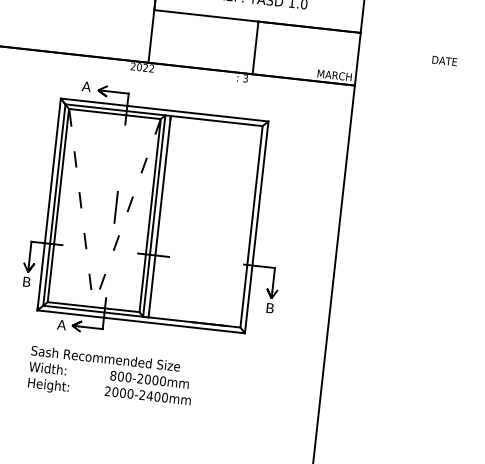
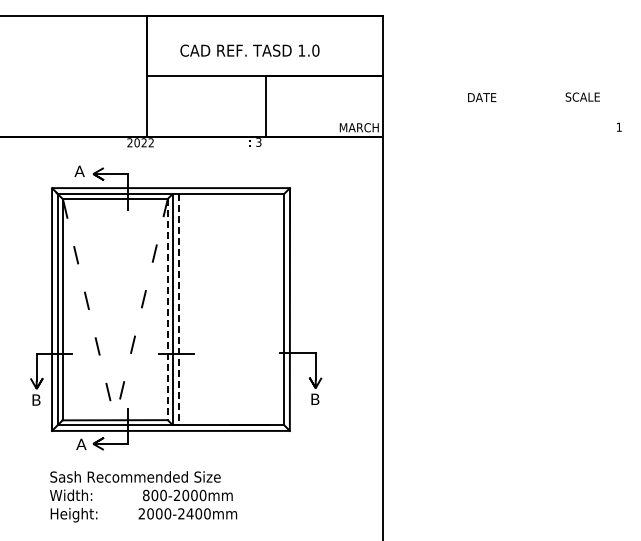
line: (115, 207) -> (127, 304), removed
line: (149, 215) -> (167, 309), solid -> dashed
line: (159, 217) -> (178, 310), solid -> dashed

